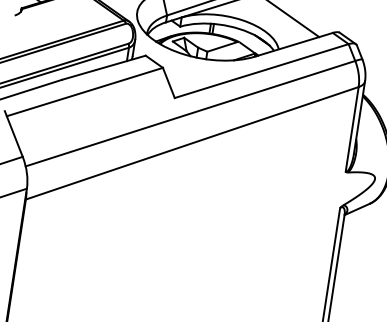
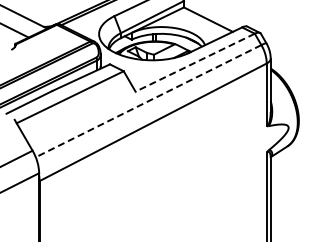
line: (260, 70) -> (194, 62), solid -> dashed
line: (190, 114) -> (148, 101), solid -> dashed

